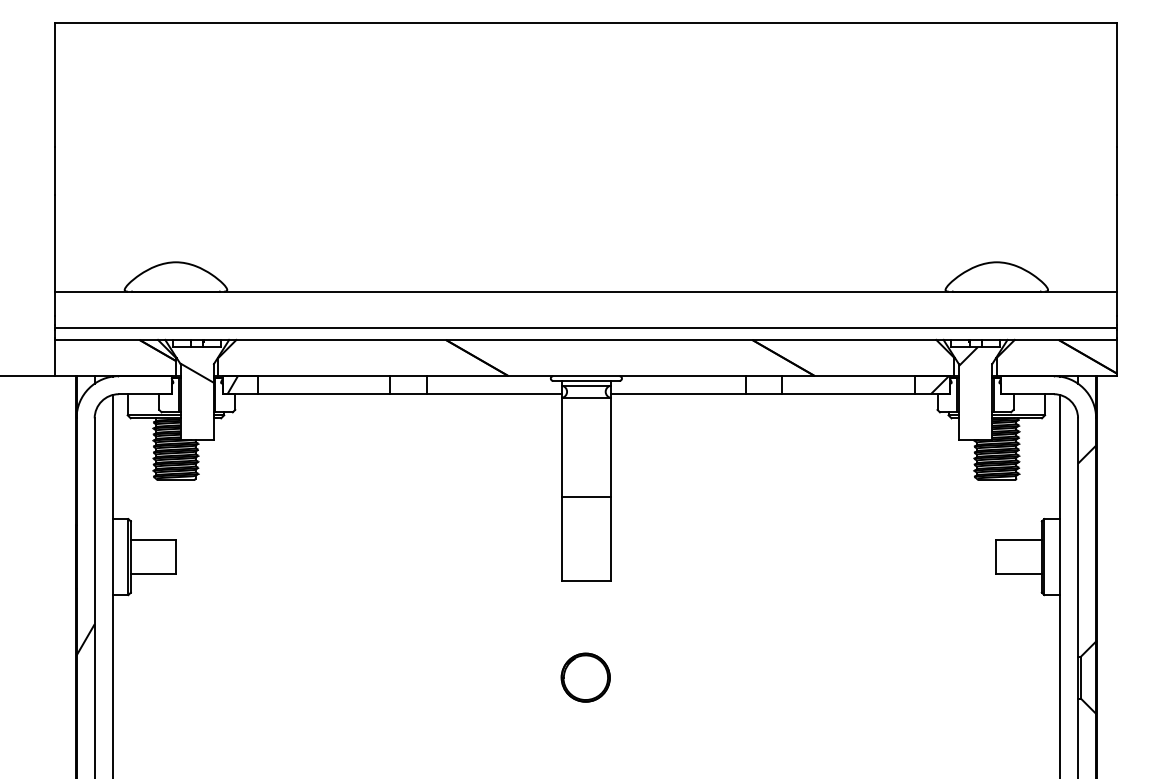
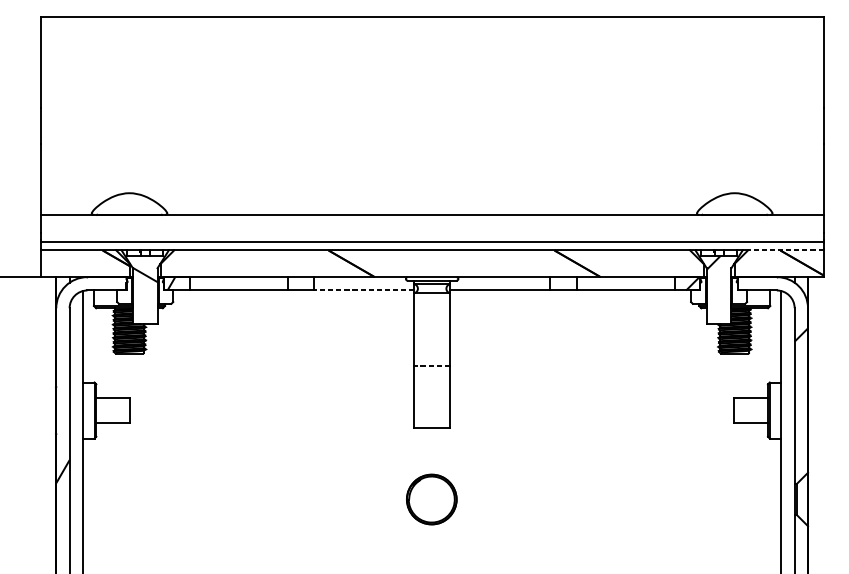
line: (1065, 339) -> (785, 250), solid -> dashed
line: (494, 394) -> (364, 290), solid -> dashed
line: (585, 496) -> (431, 365), solid -> dashed
part: (585, 677) -> (431, 499), size x1.4

